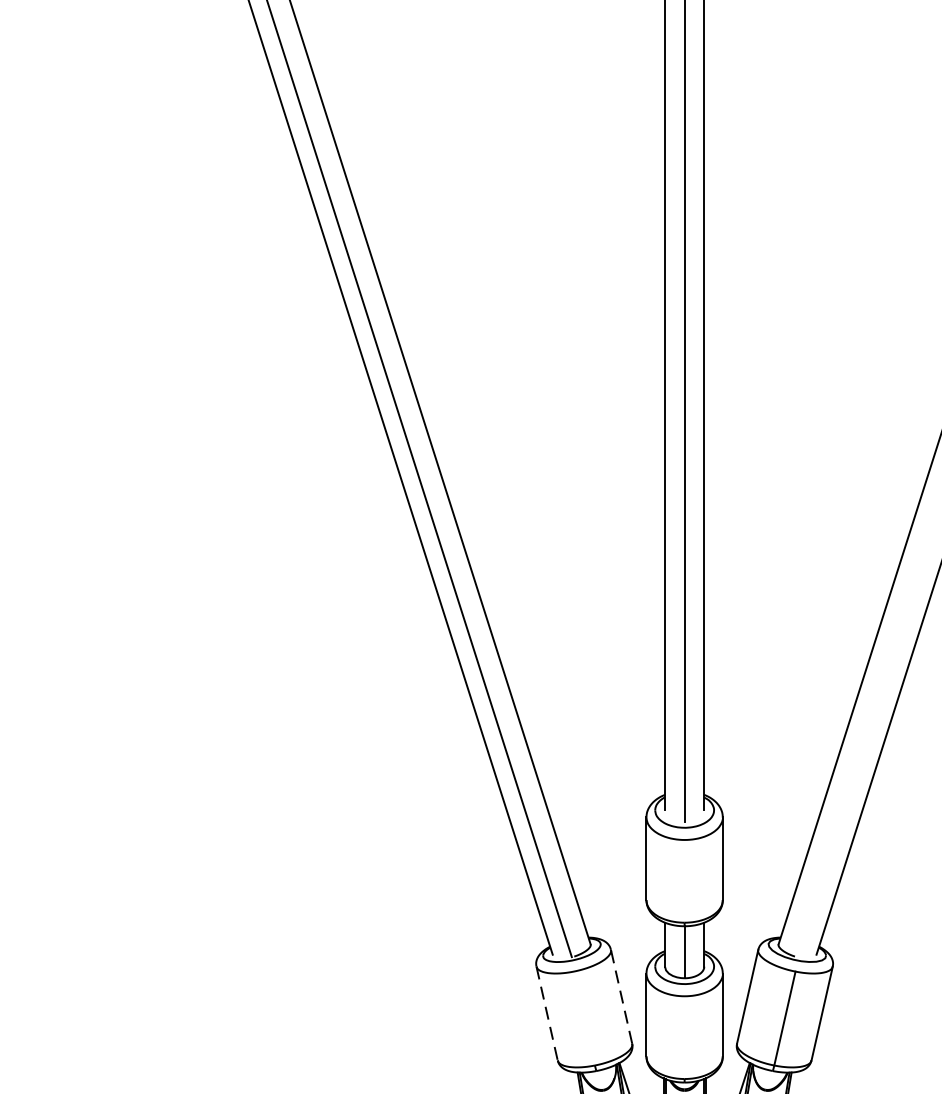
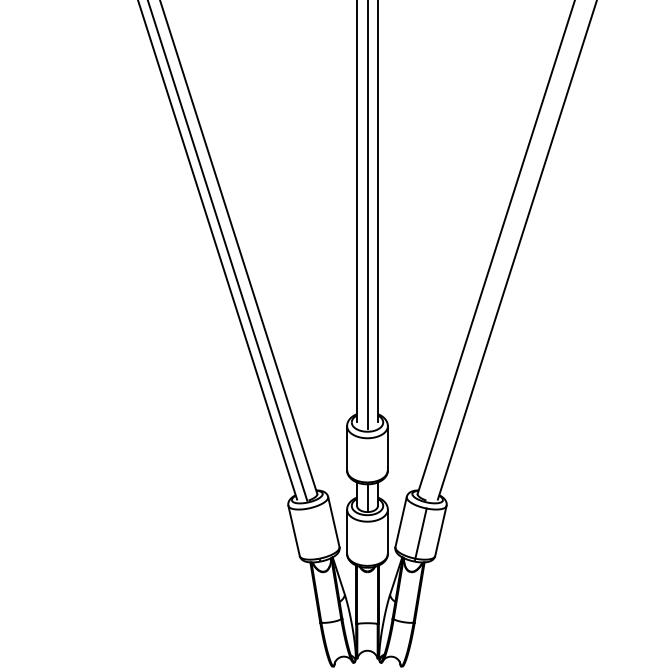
line: (620, 995) -> (333, 521), dashed -> solid
line: (547, 1012) -> (294, 530), dashed -> solid

